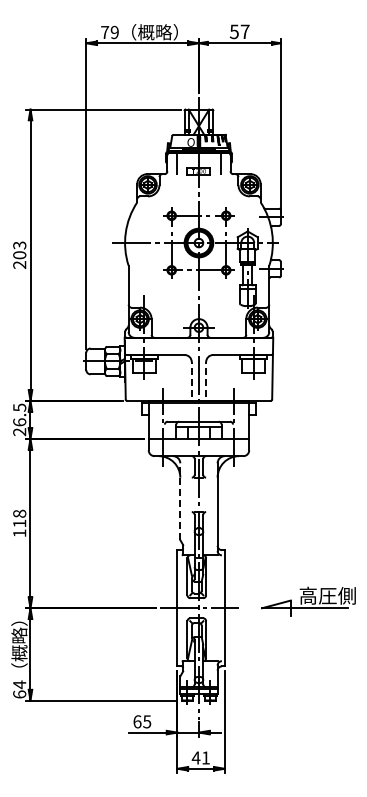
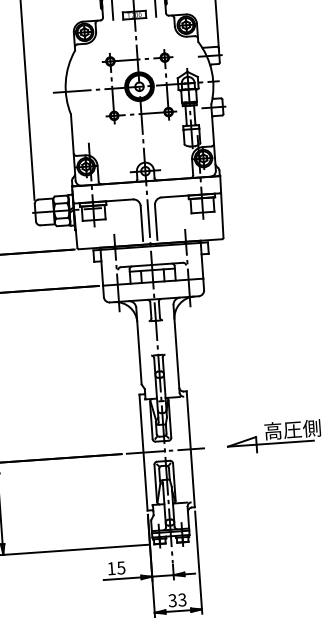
line: (191, 379) -> (141, 223), dashed -> solid
line: (206, 379) -> (156, 222), dashed -> solid
line: (180, 501) -> (139, 345), dashed -> solid
text: (137, 721) -> (111, 568), 65 -> 15
text: (200, 757) -> (176, 599), 41 -> 33

